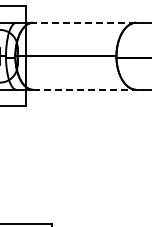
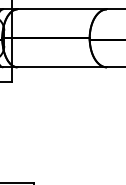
line: (84, 22) -> (62, 9), dashed -> solid
line: (84, 89) -> (62, 67), dashed -> solid

